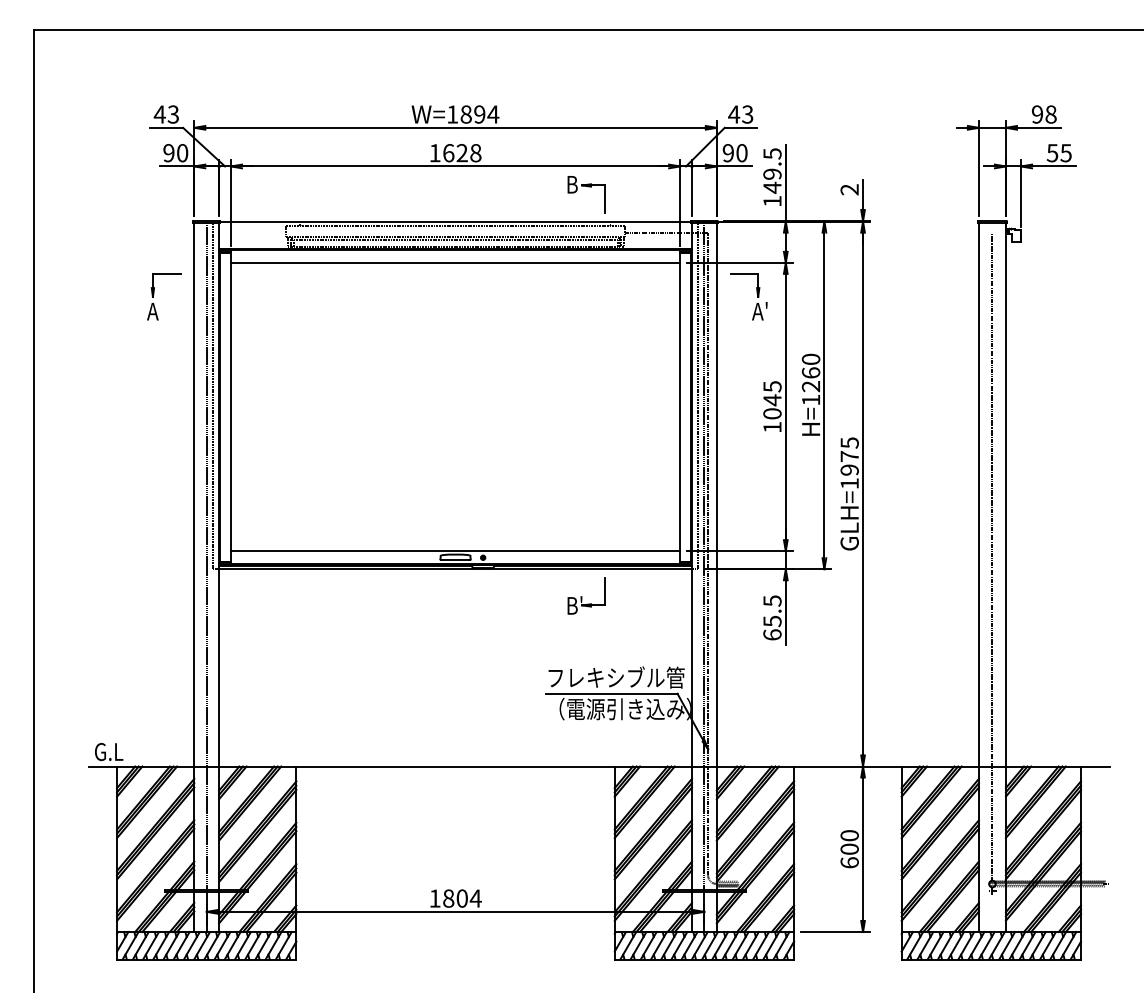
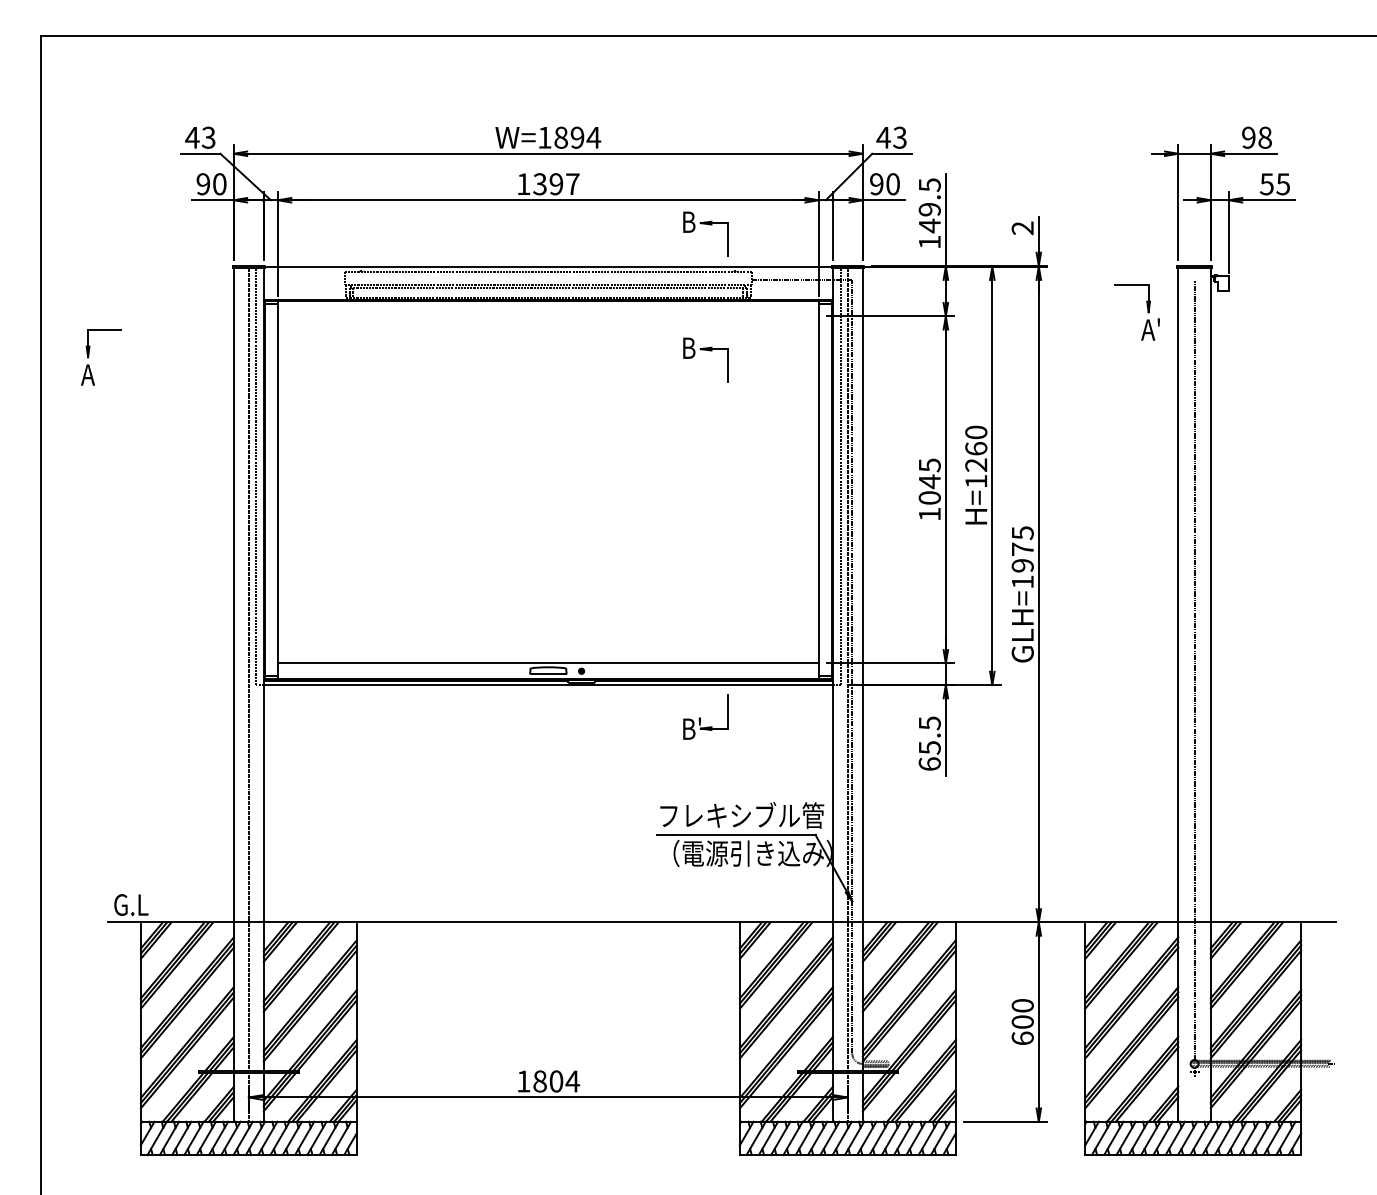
text: (462, 153) -> (556, 184), 1628 -> 1397
line: (455, 263) -> (548, 316), removed
part: (589, 292) -> (709, 351), added
part: (154, 297) -> (89, 357), moved
part: (757, 297) -> (1147, 312), moved

